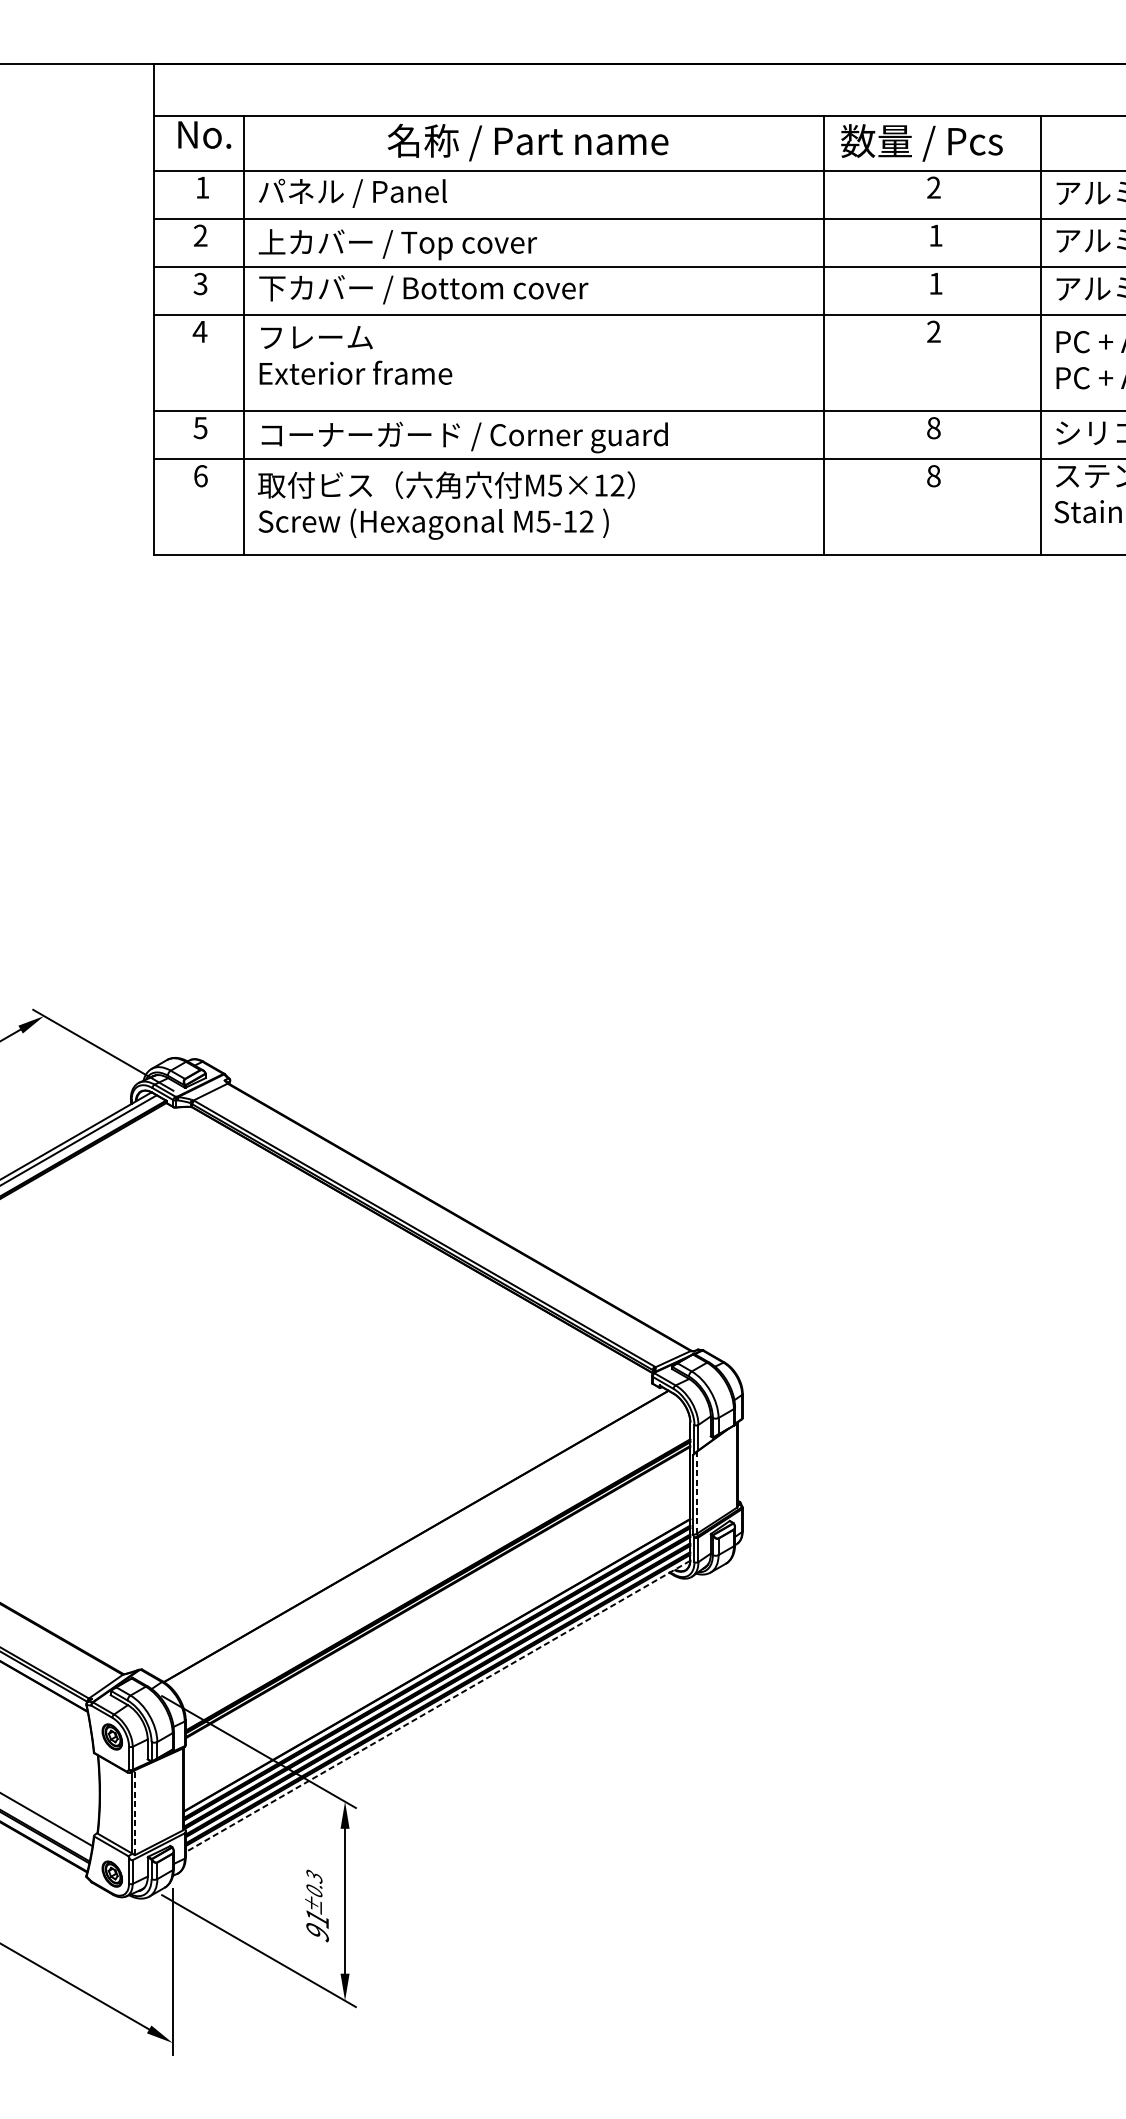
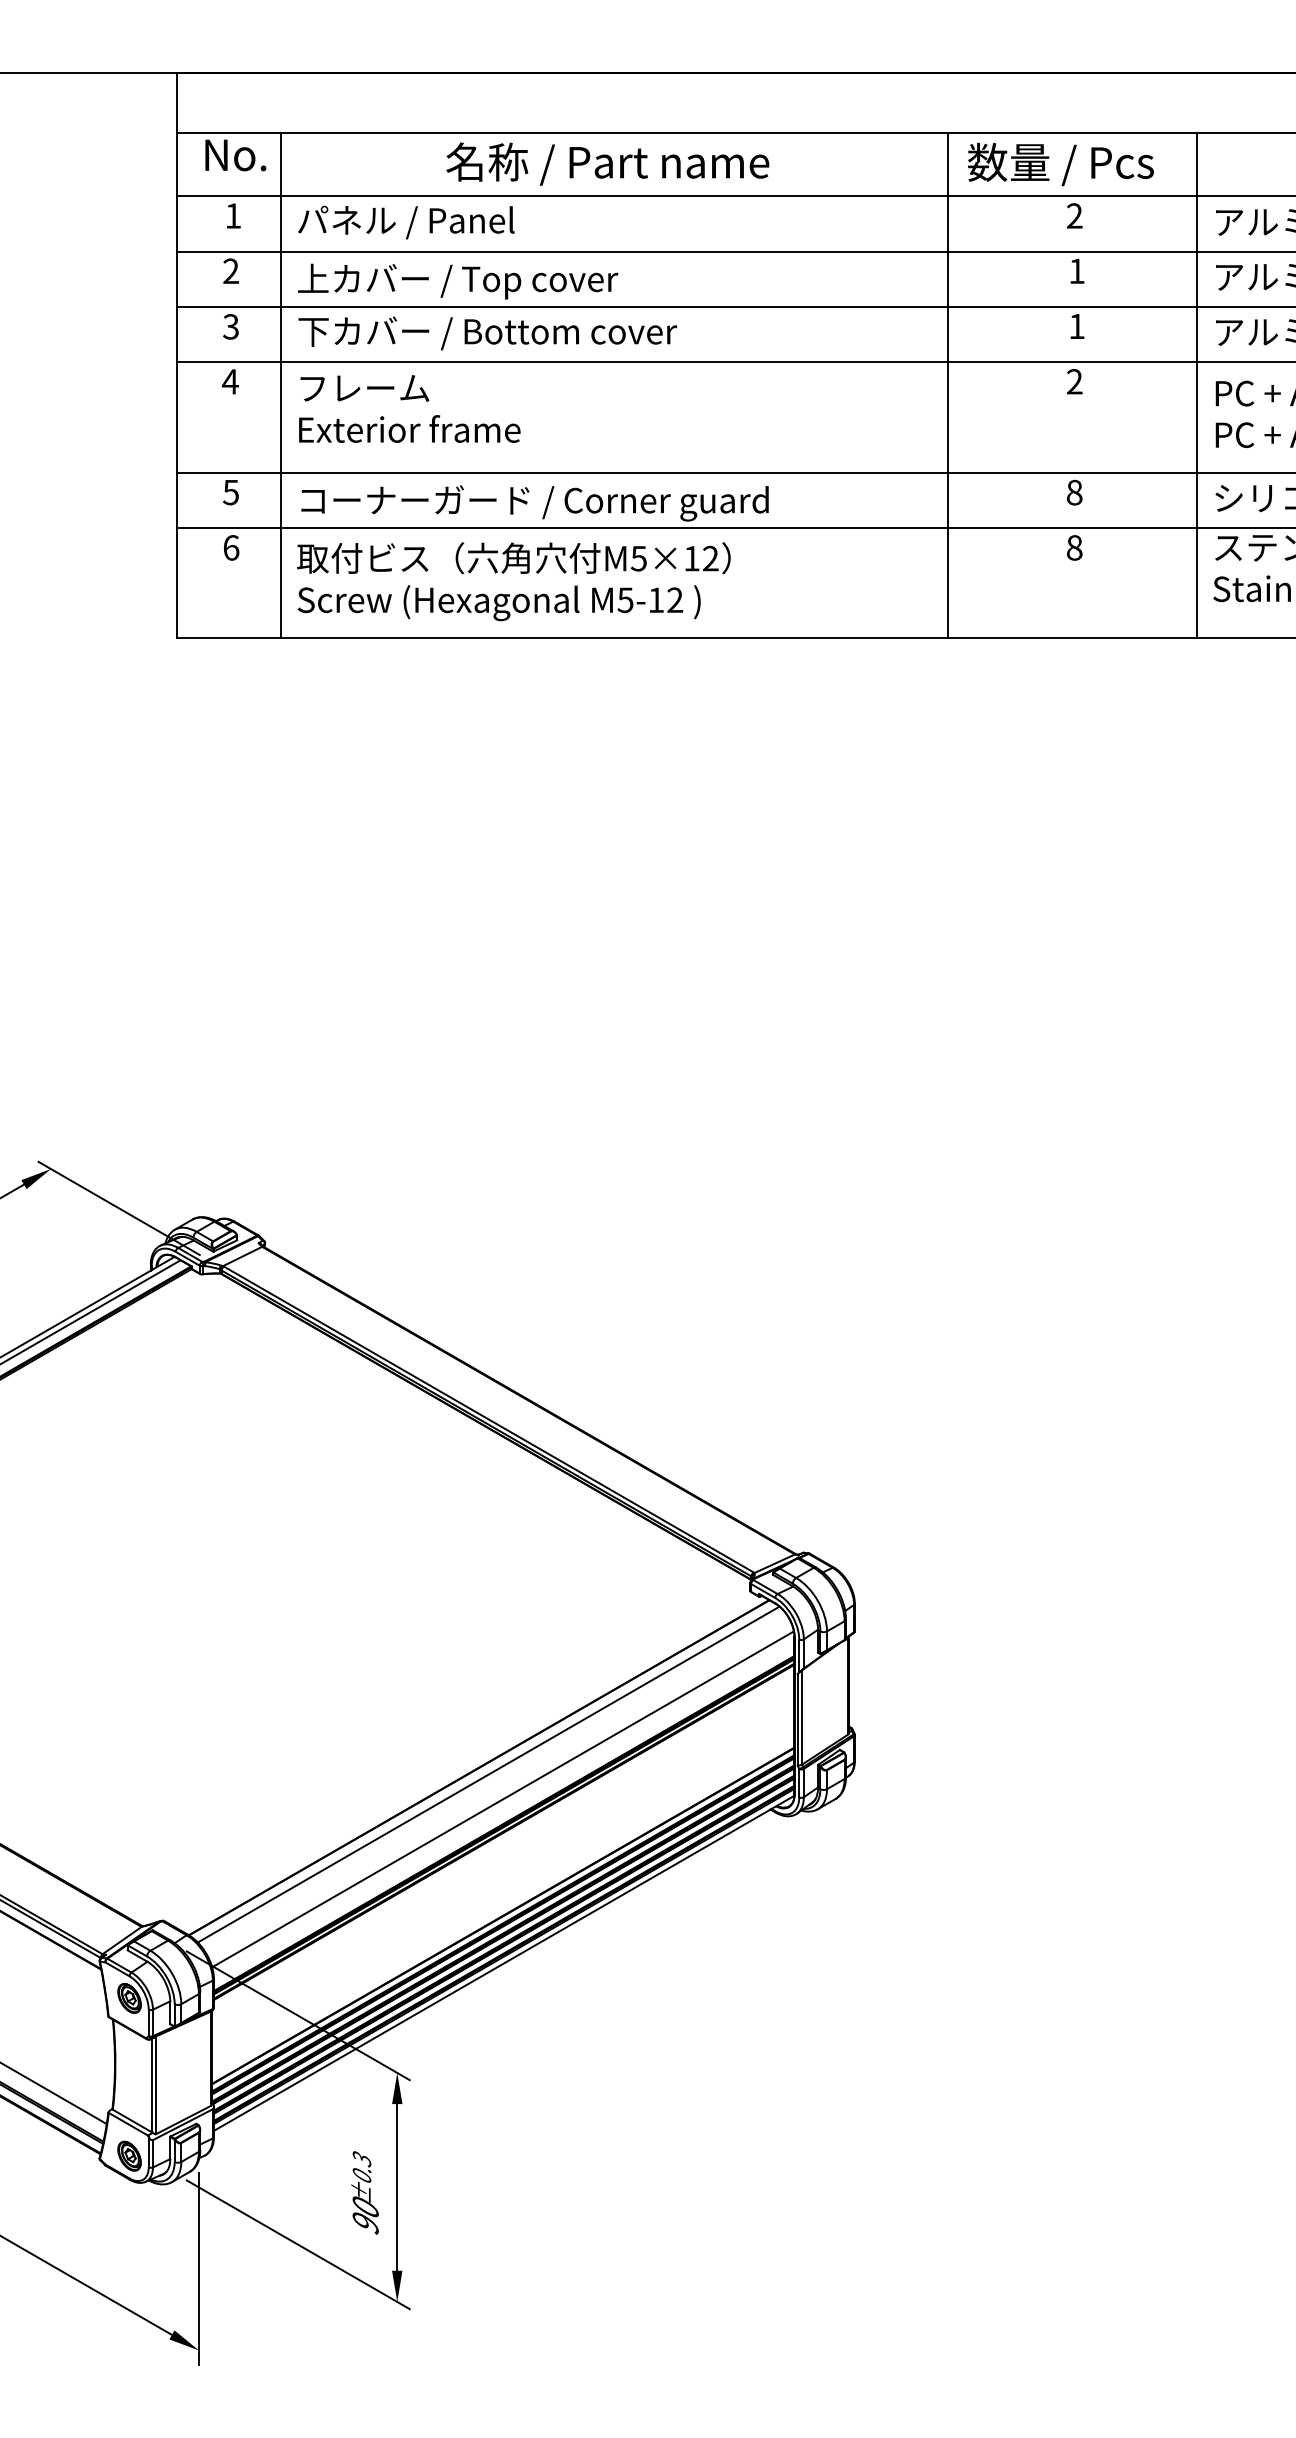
line: (697, 1491) -> (802, 1716), dashed -> solid
line: (424, 1542) -> (488, 1774), added
line: (436, 1564) -> (502, 1799), added
line: (437, 1706) -> (503, 1963), dashed -> solid
line: (135, 1812) -> (156, 2085), dashed -> solid
text: (317, 1918) -> (365, 2207), 91 -> 90

